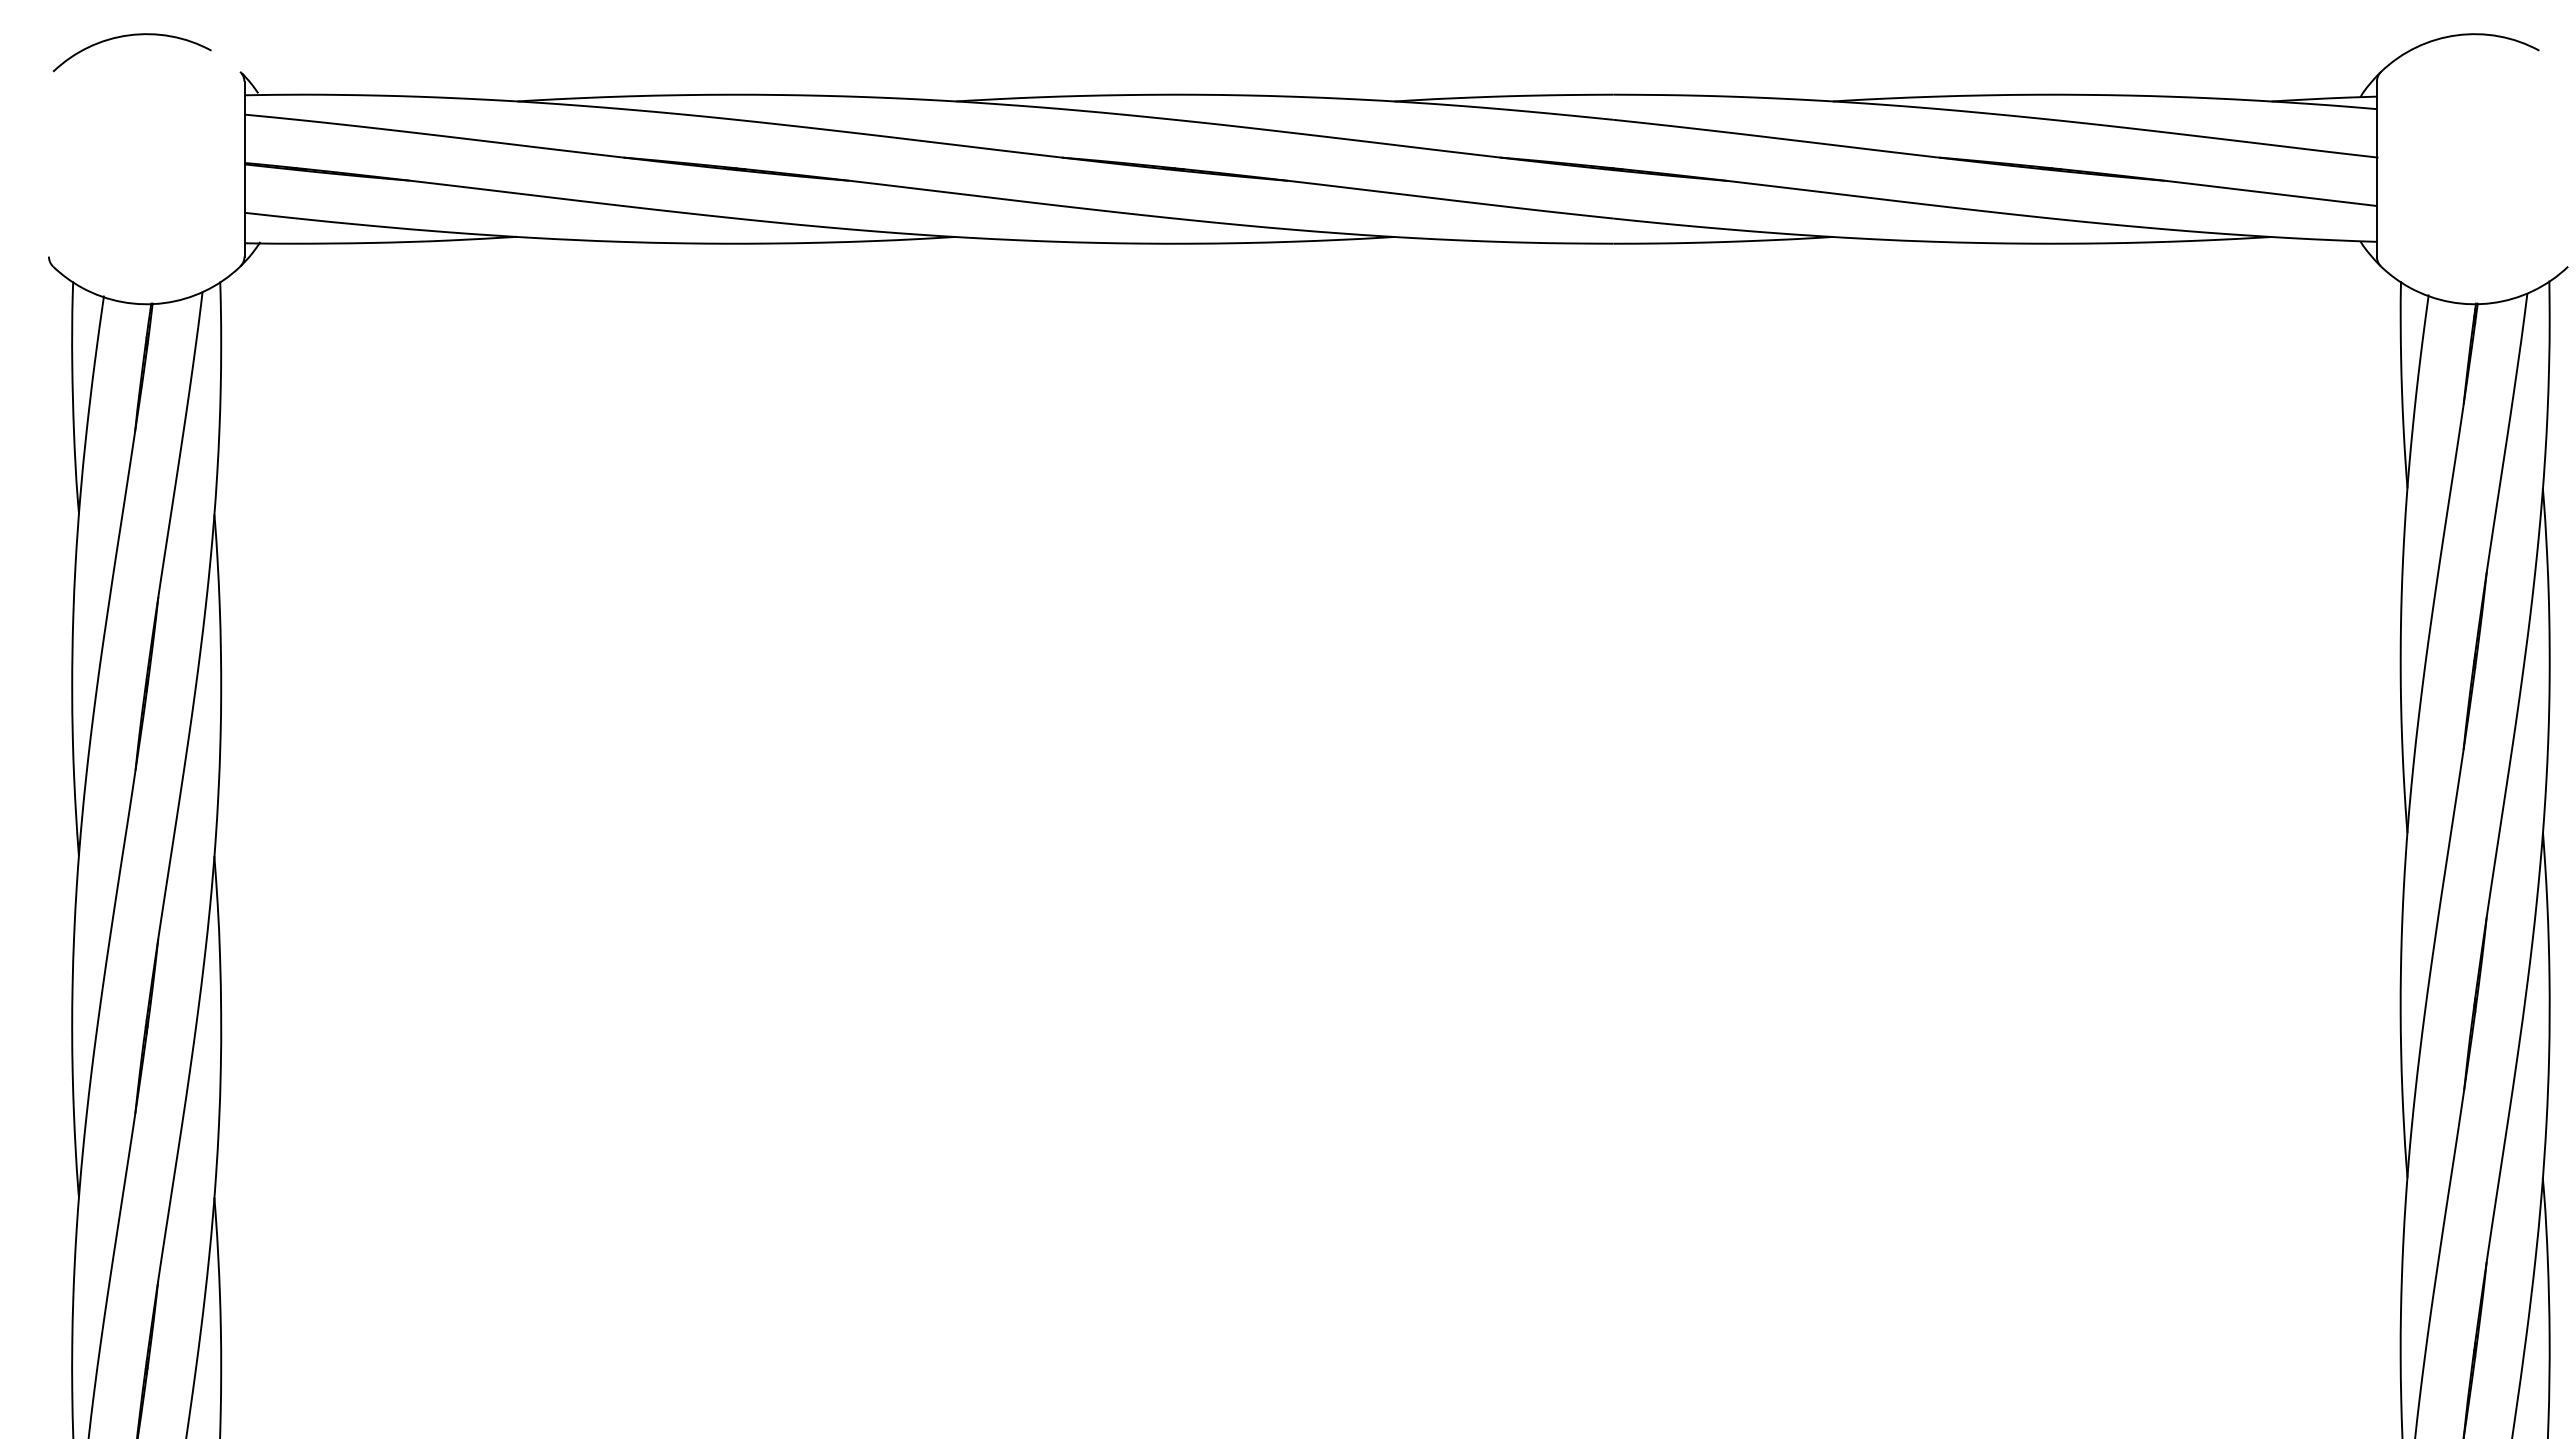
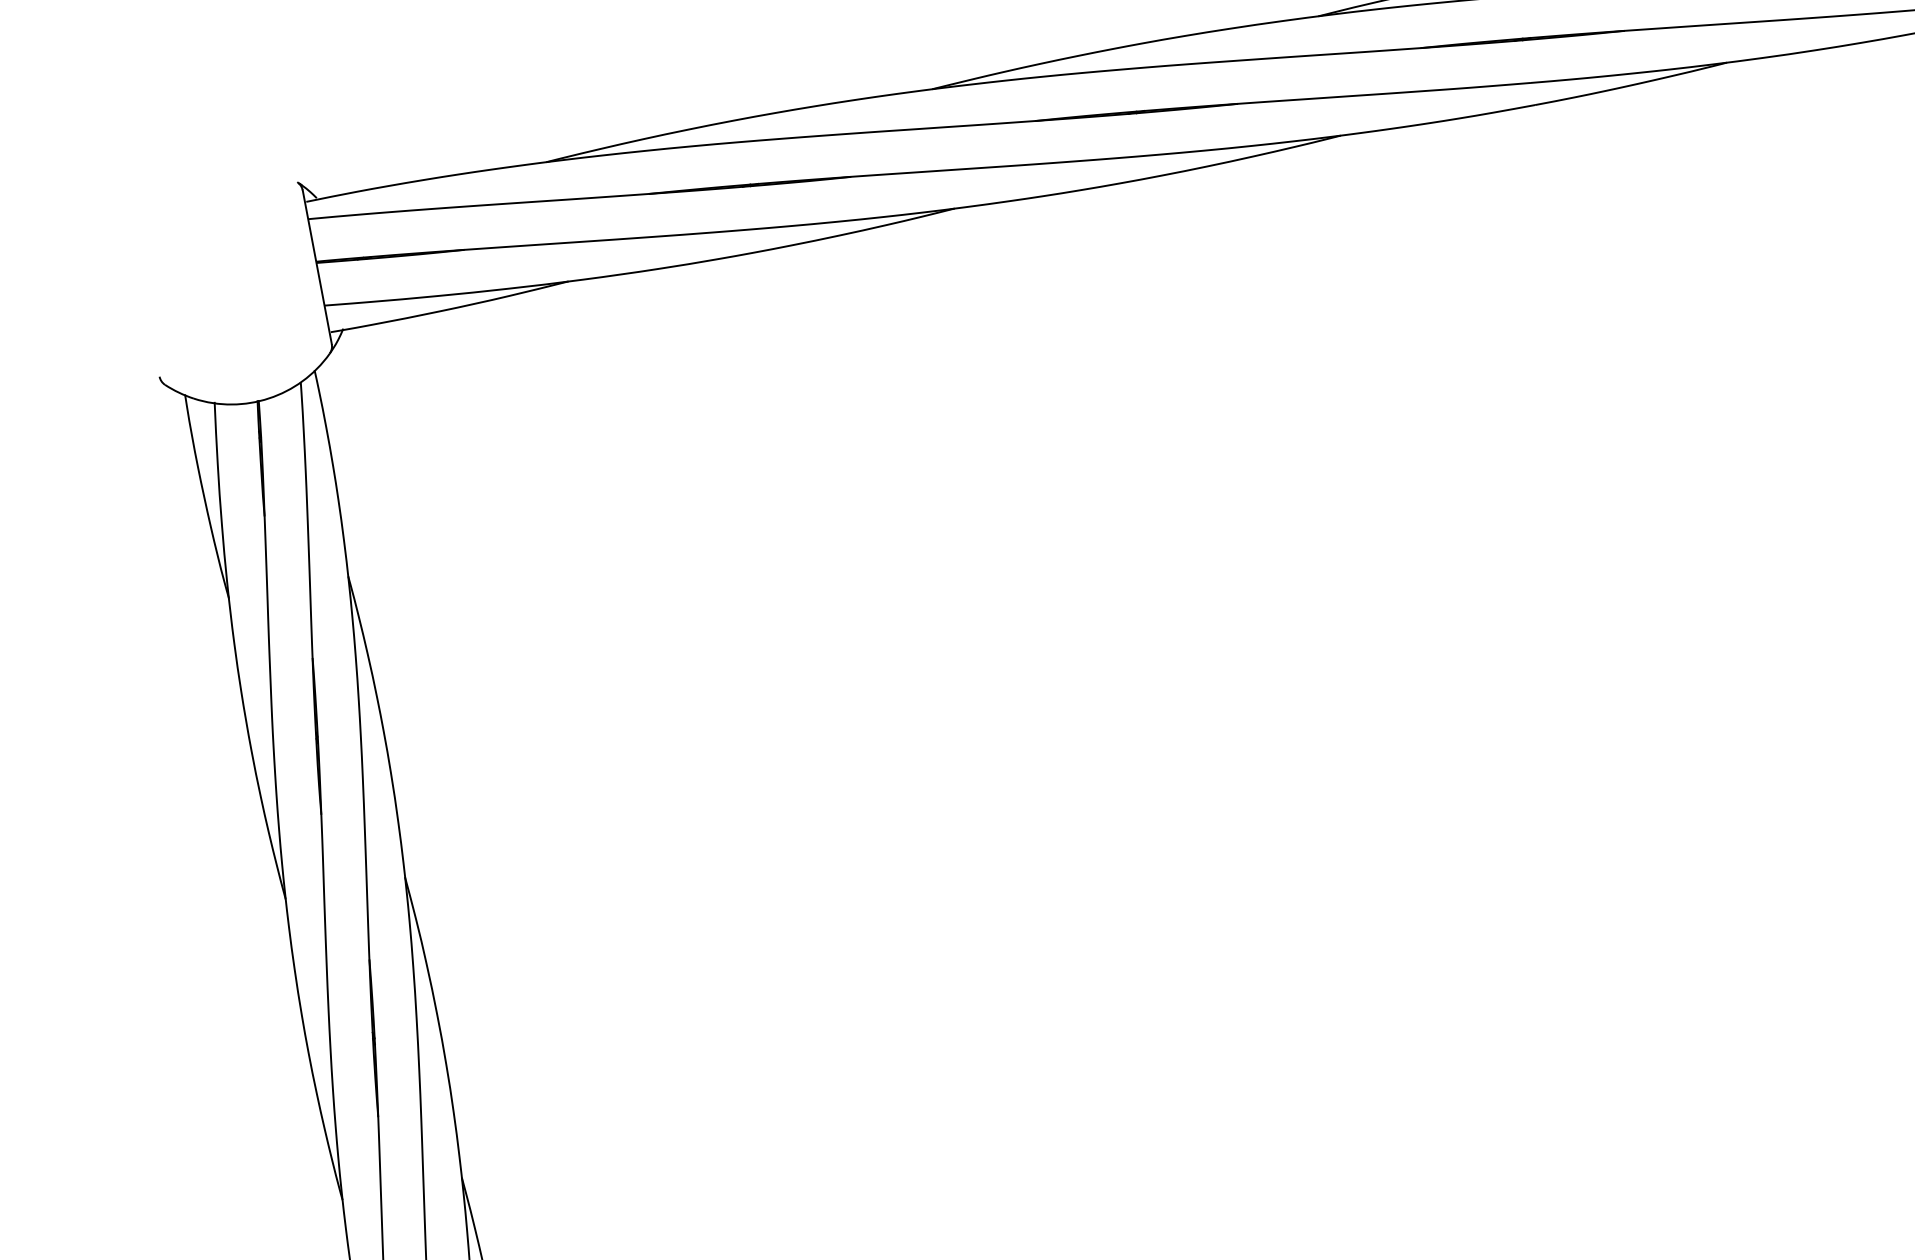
arc: (130, 36) -> (194, 169), removed

